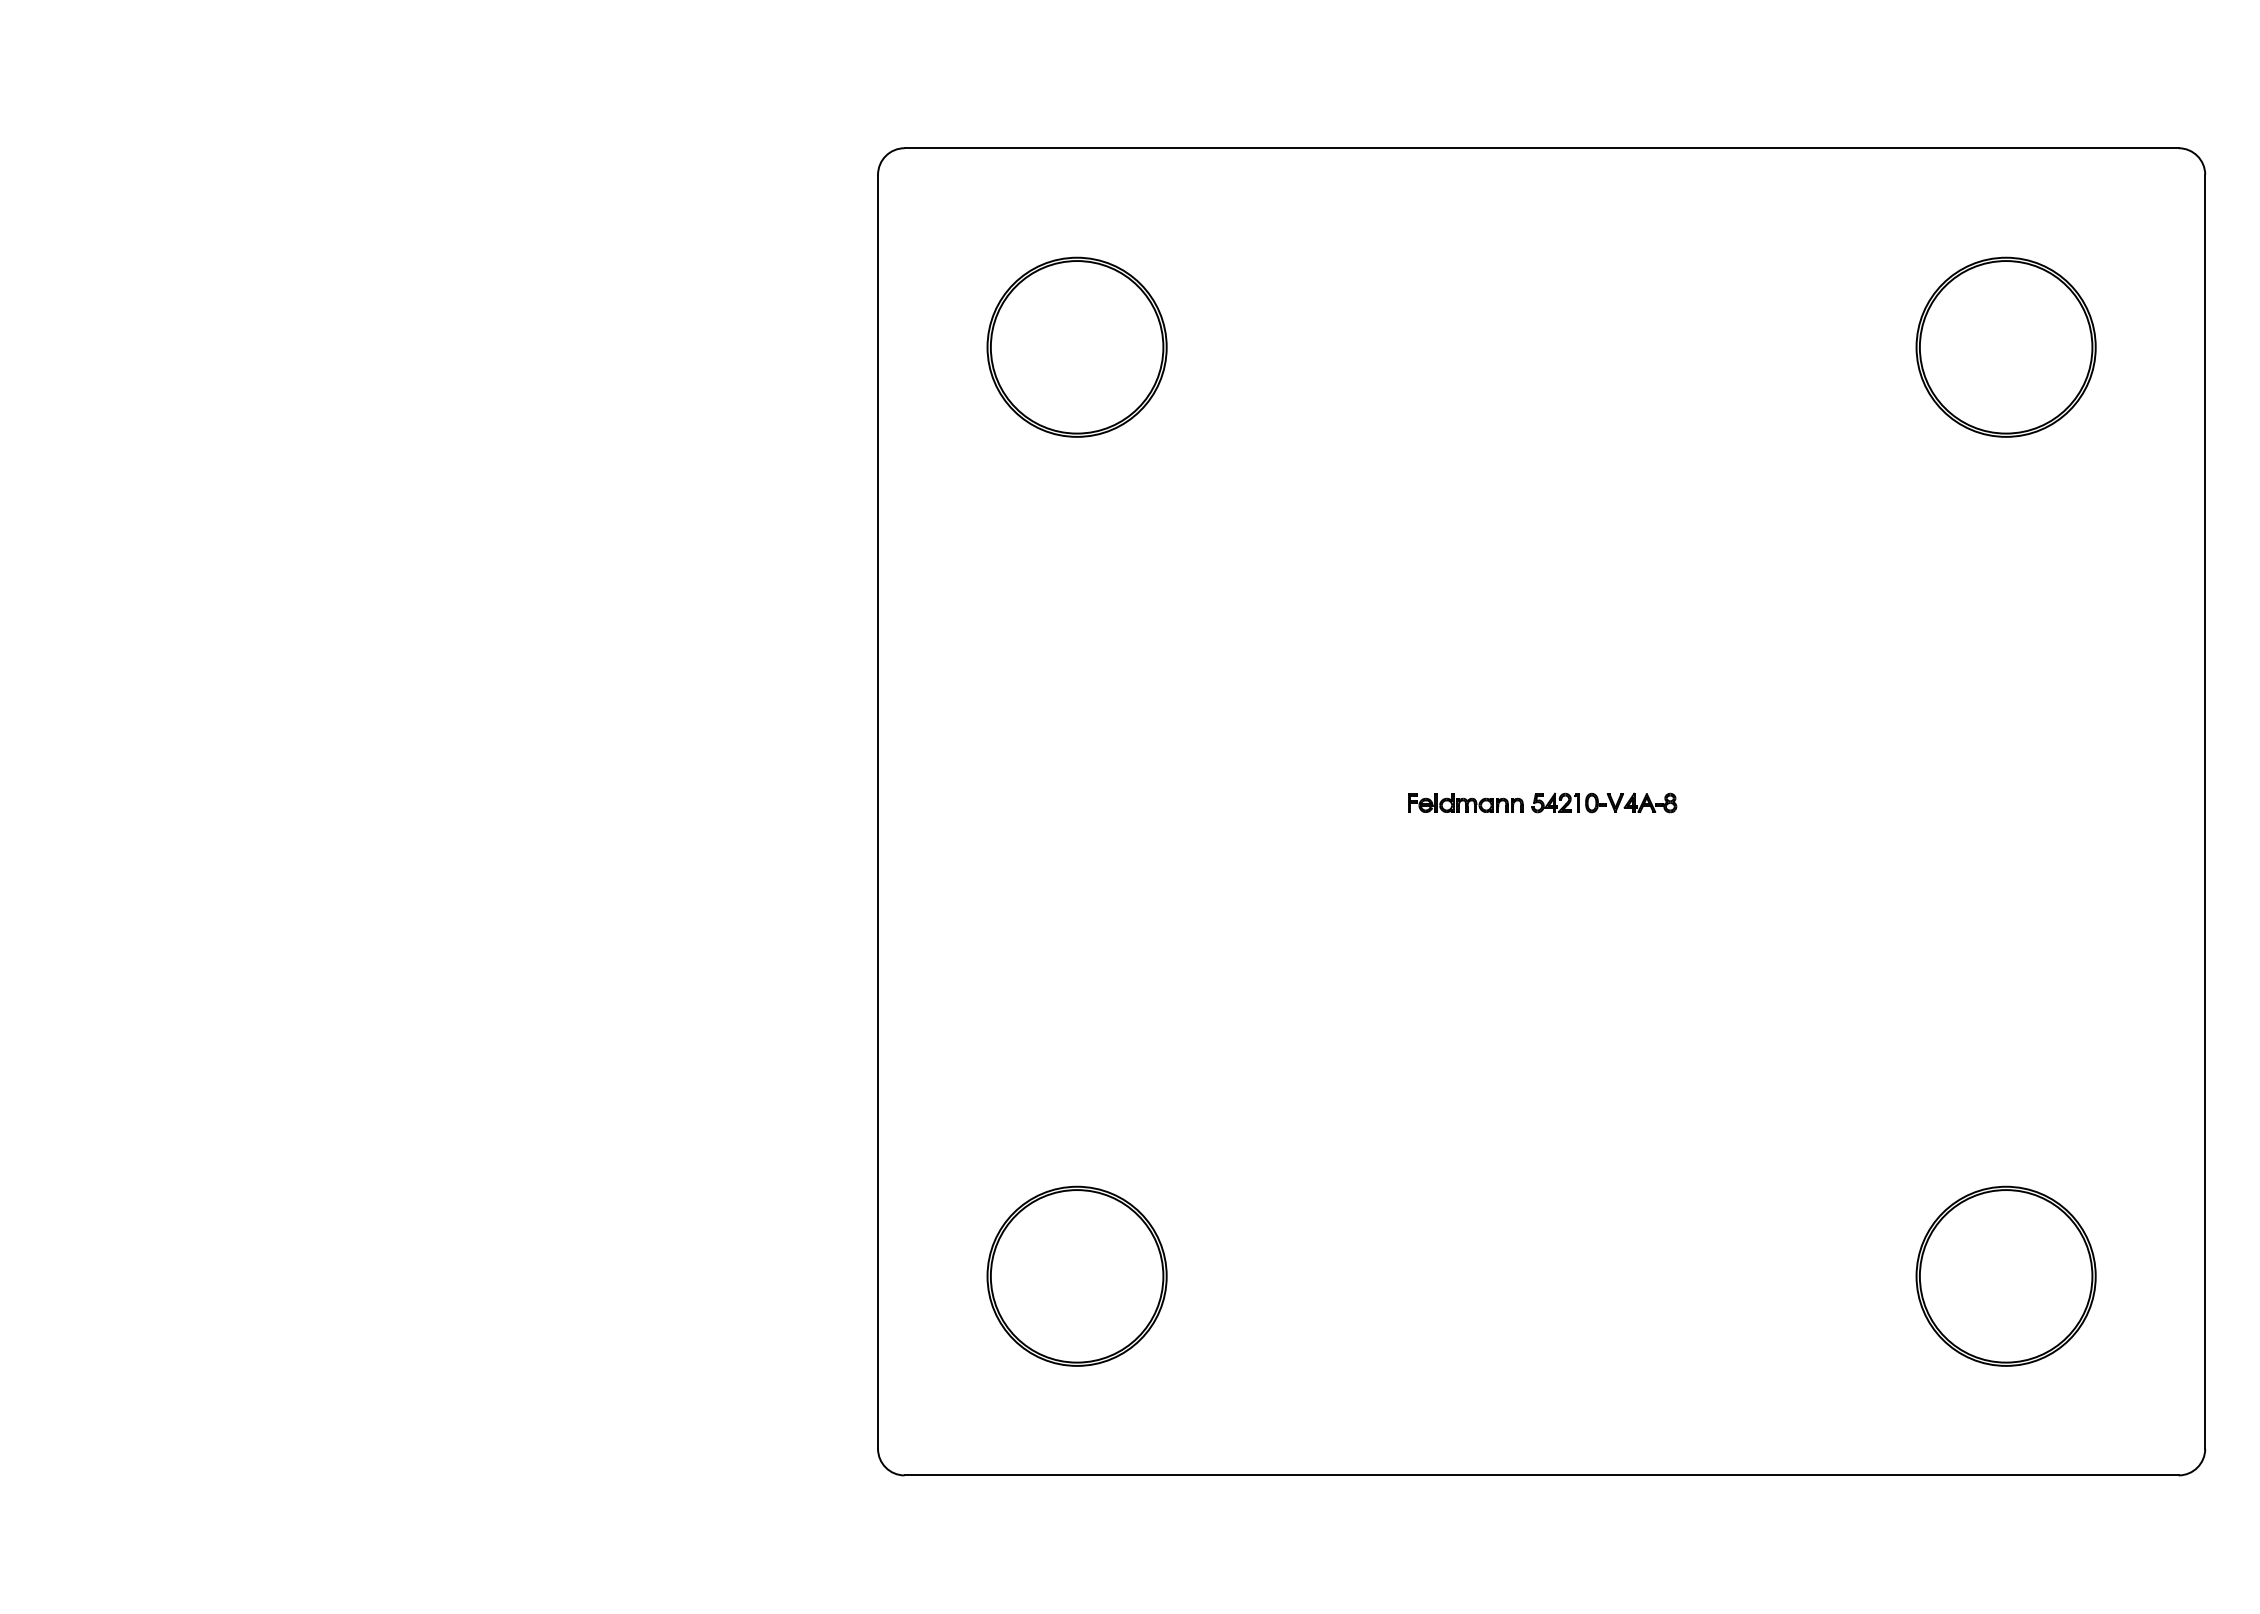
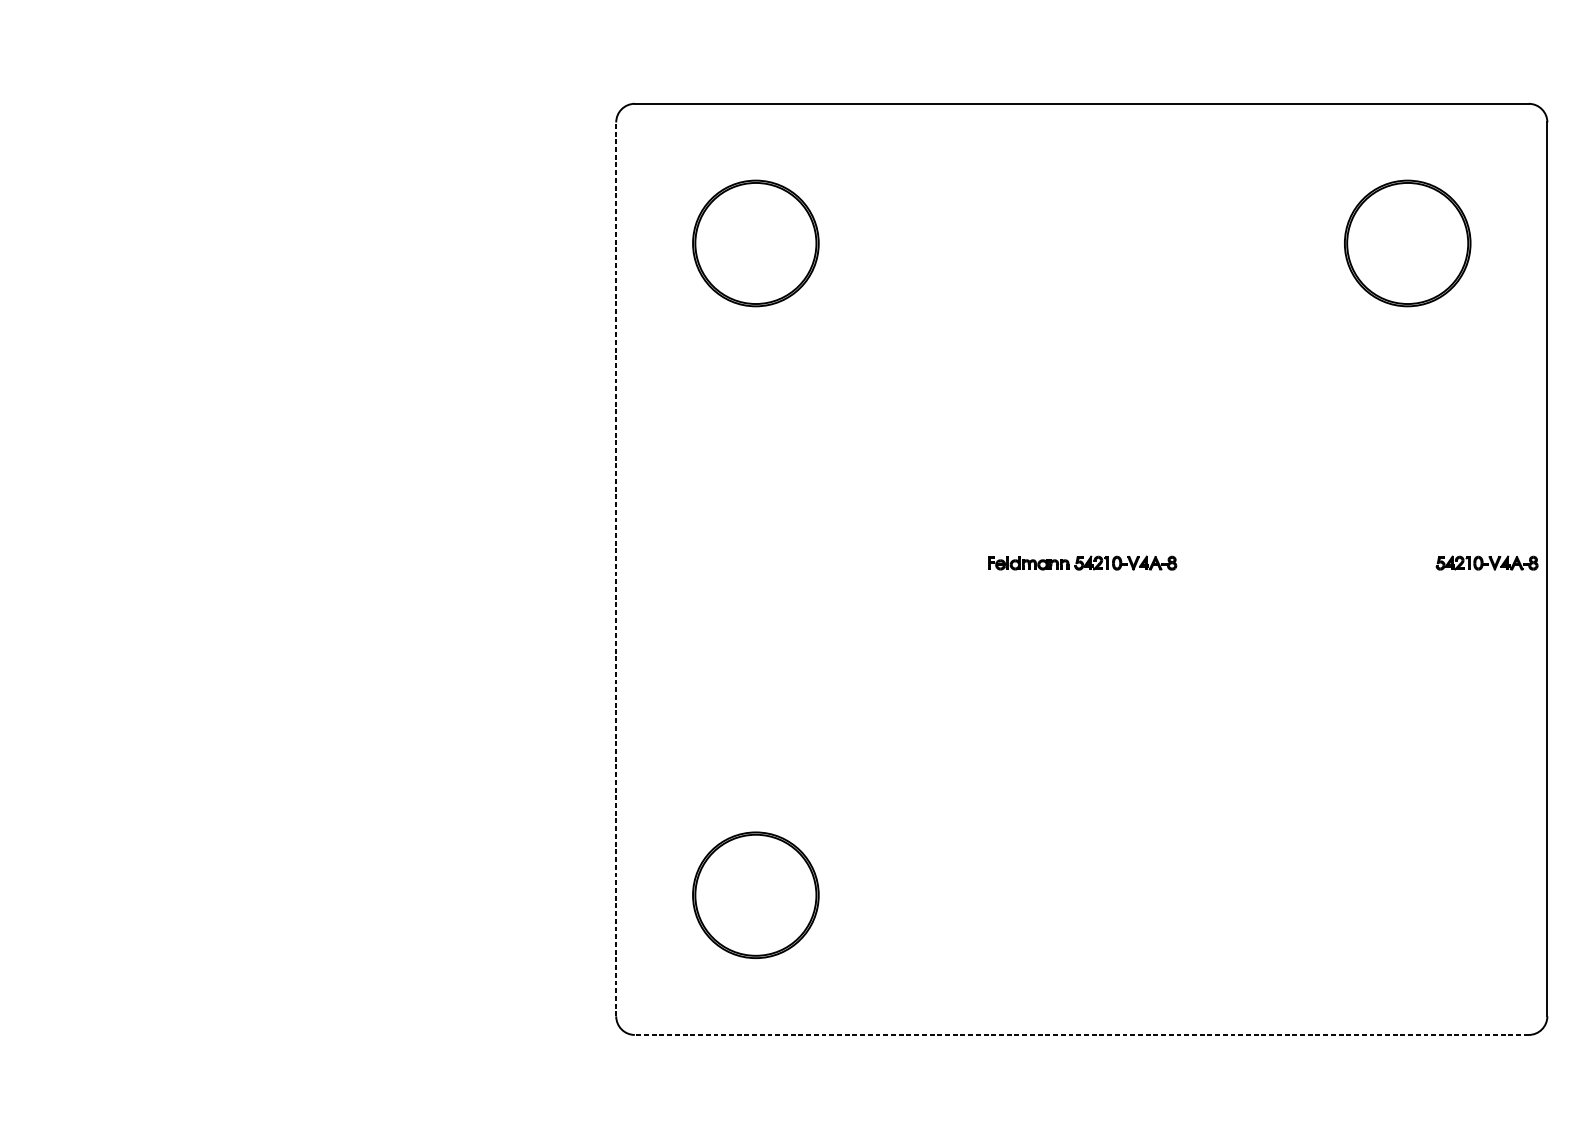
part: (2119, 802) -> (1487, 562), added
line: (878, 811) -> (616, 569), solid -> dashed
part: (2005, 1275) -> (1407, 894), removed
line: (1541, 1475) -> (1081, 1035), solid -> dashed

